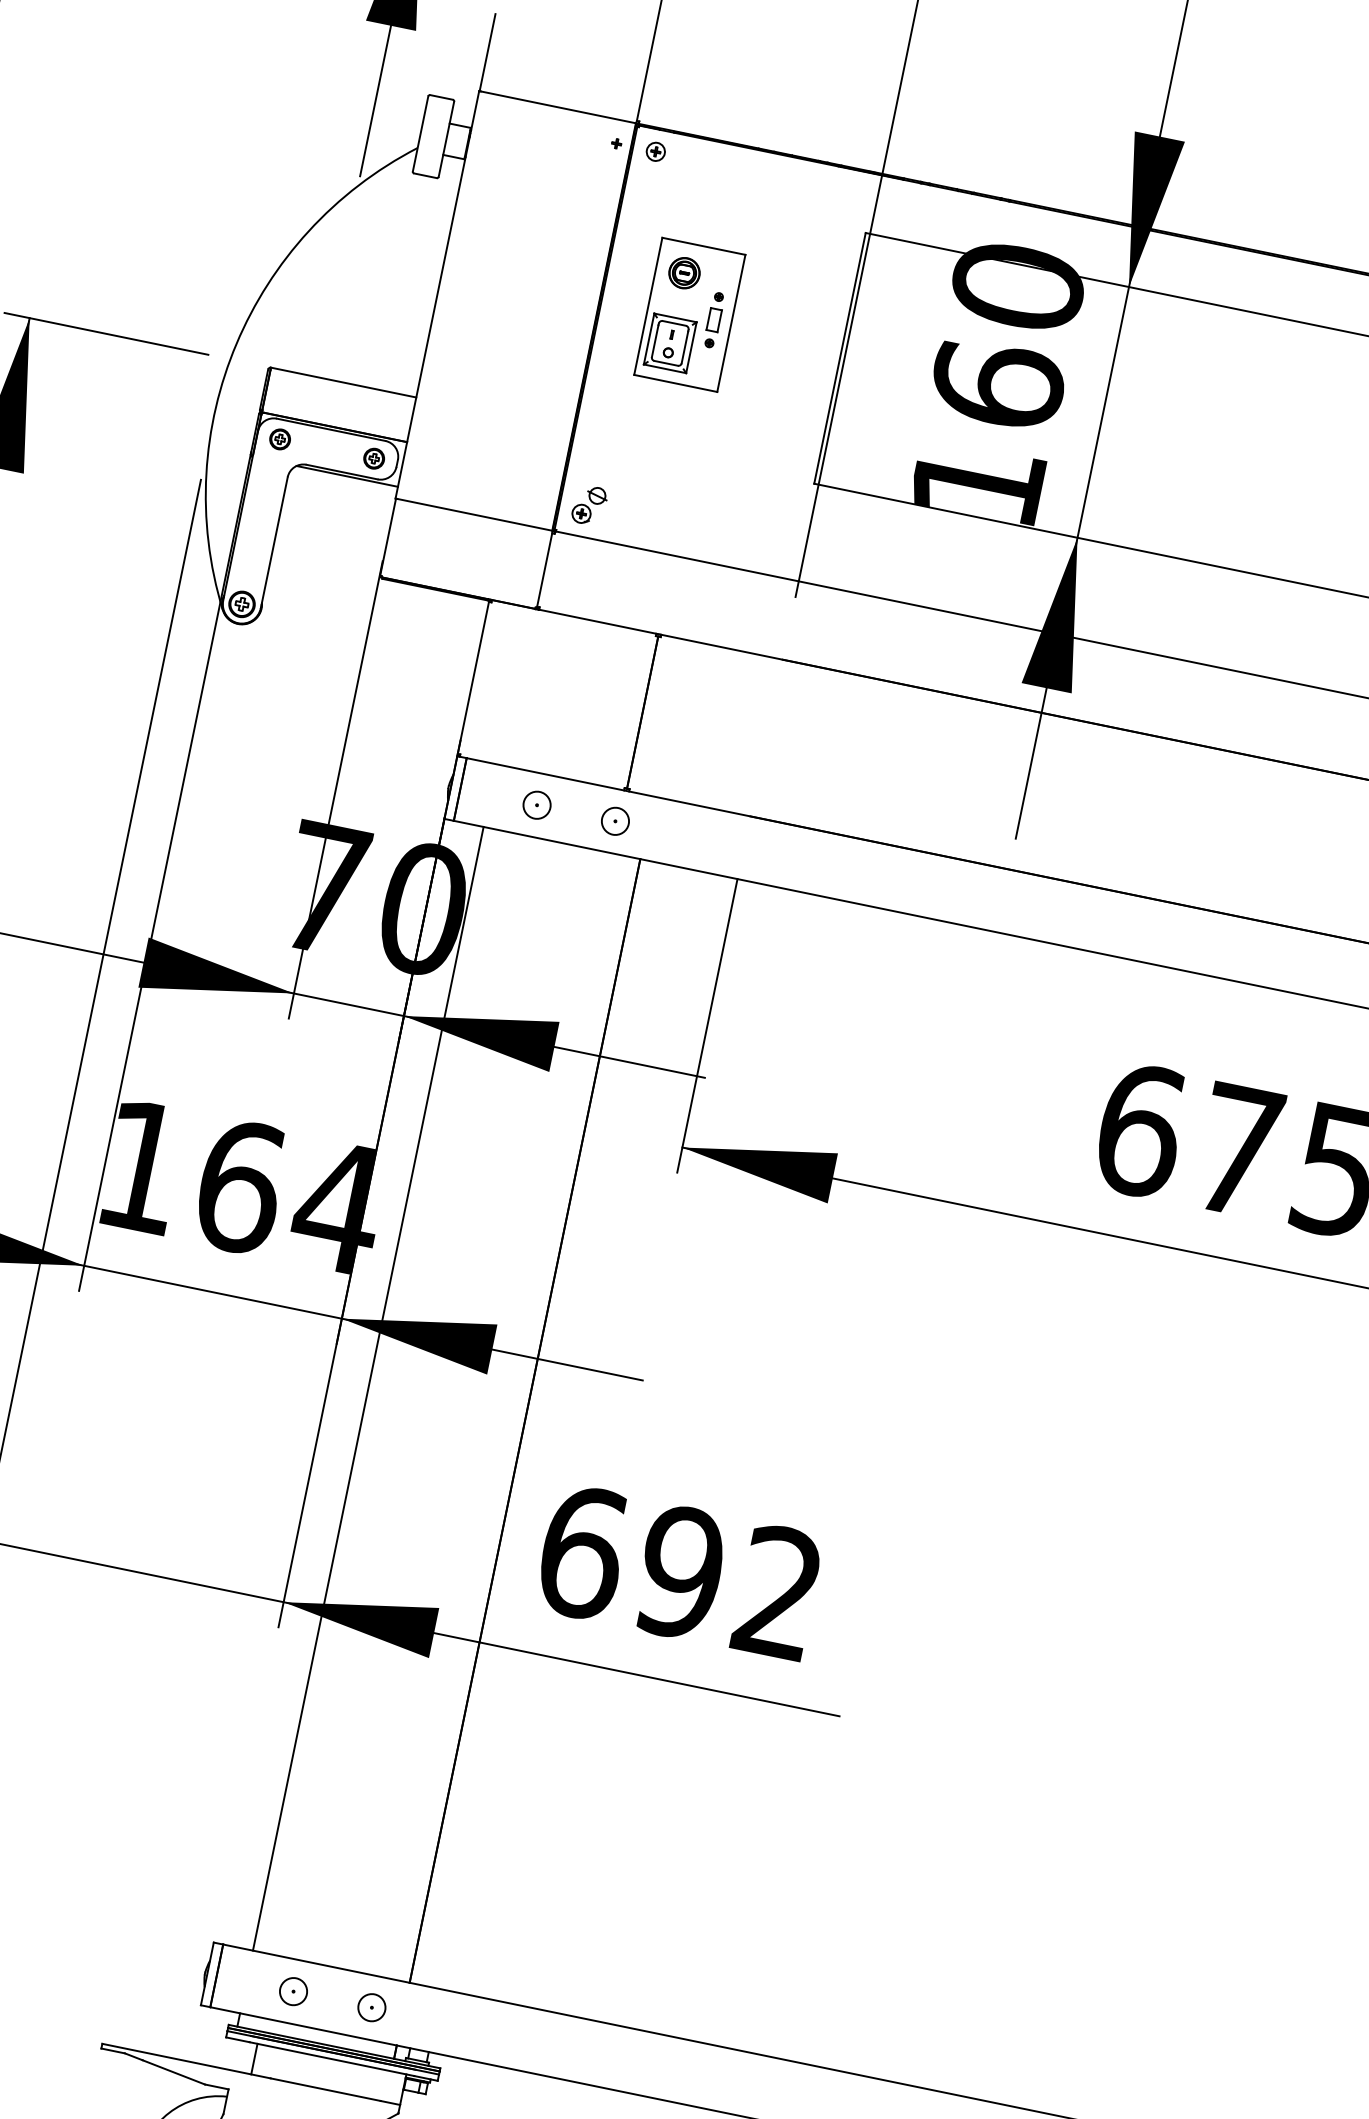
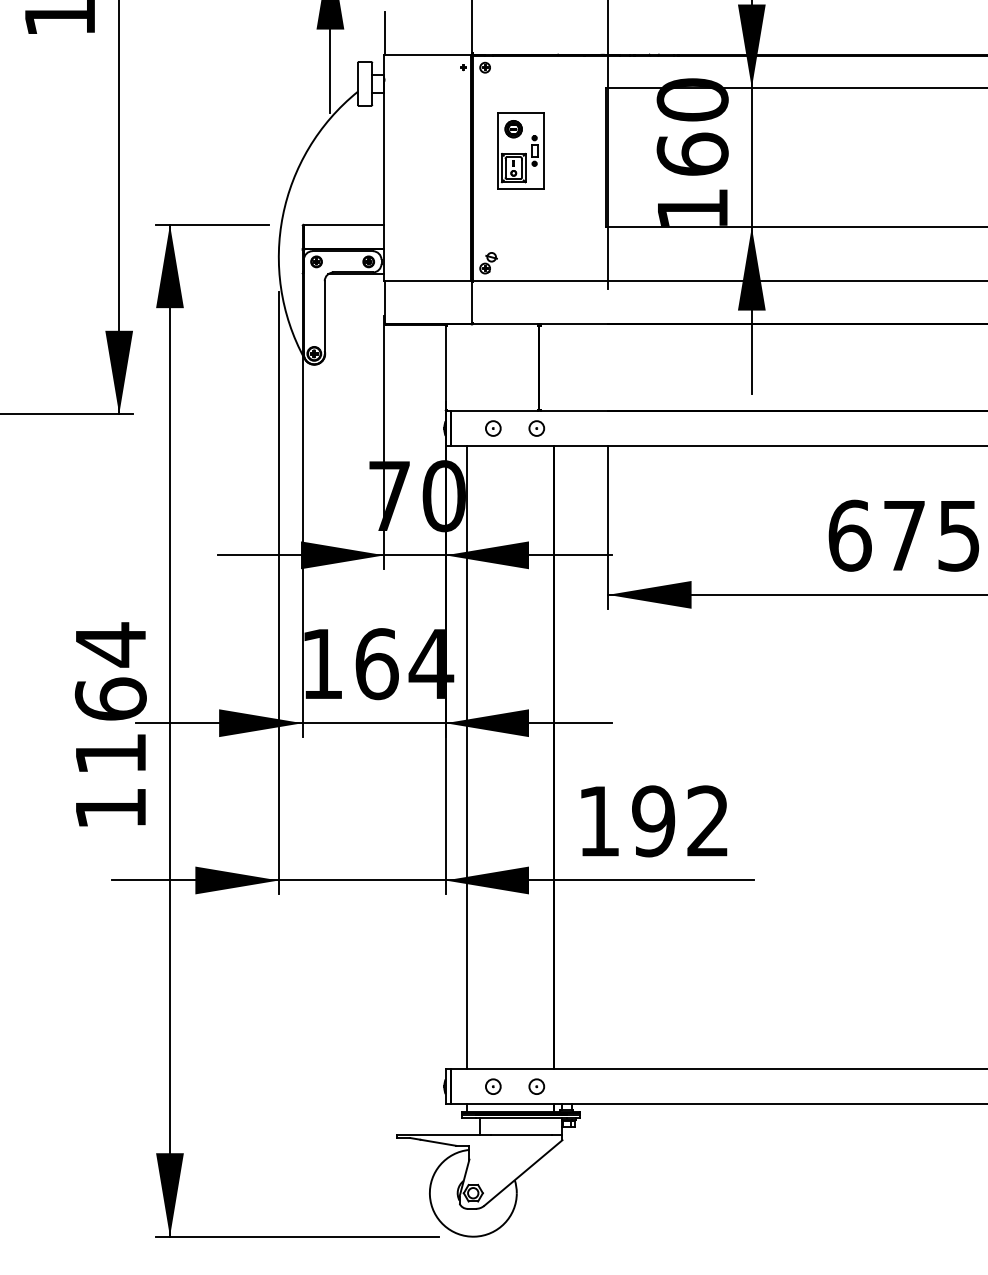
text: (583, 1552) -> (599, 821), 692 -> 192

